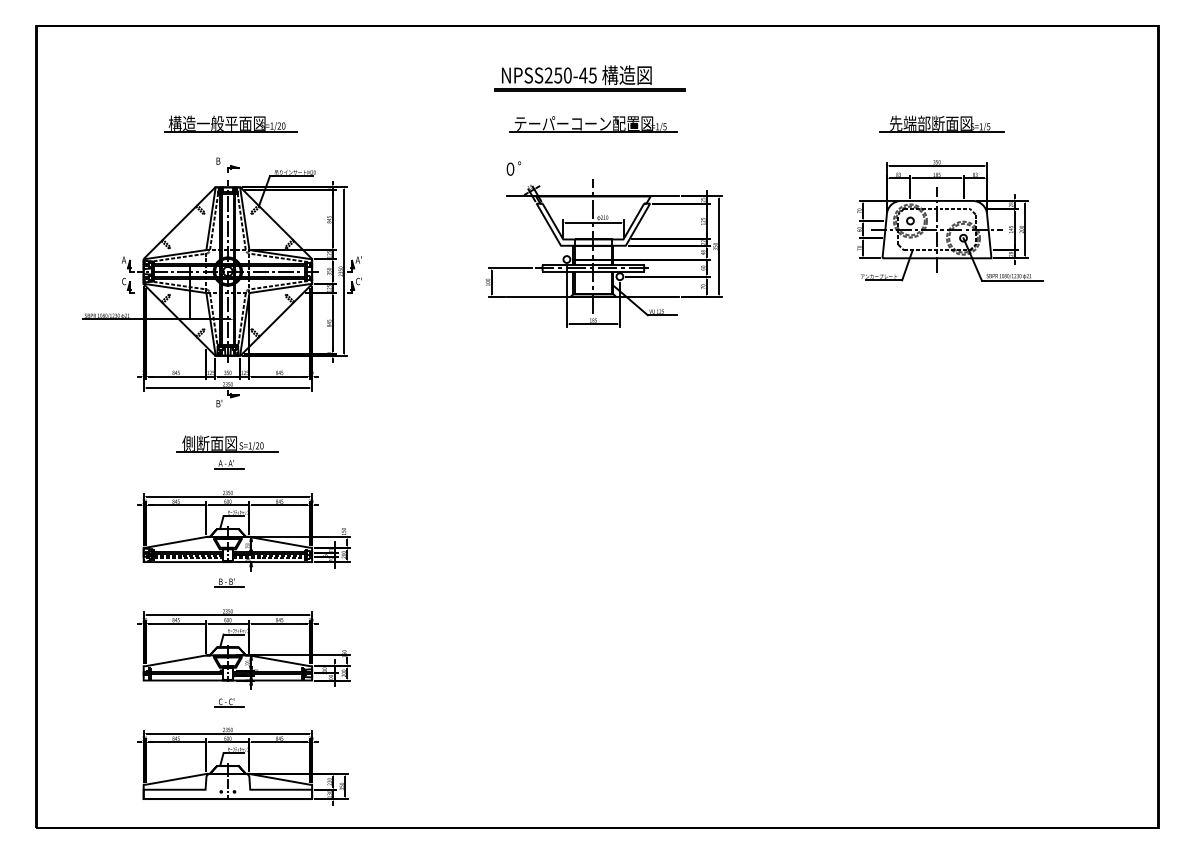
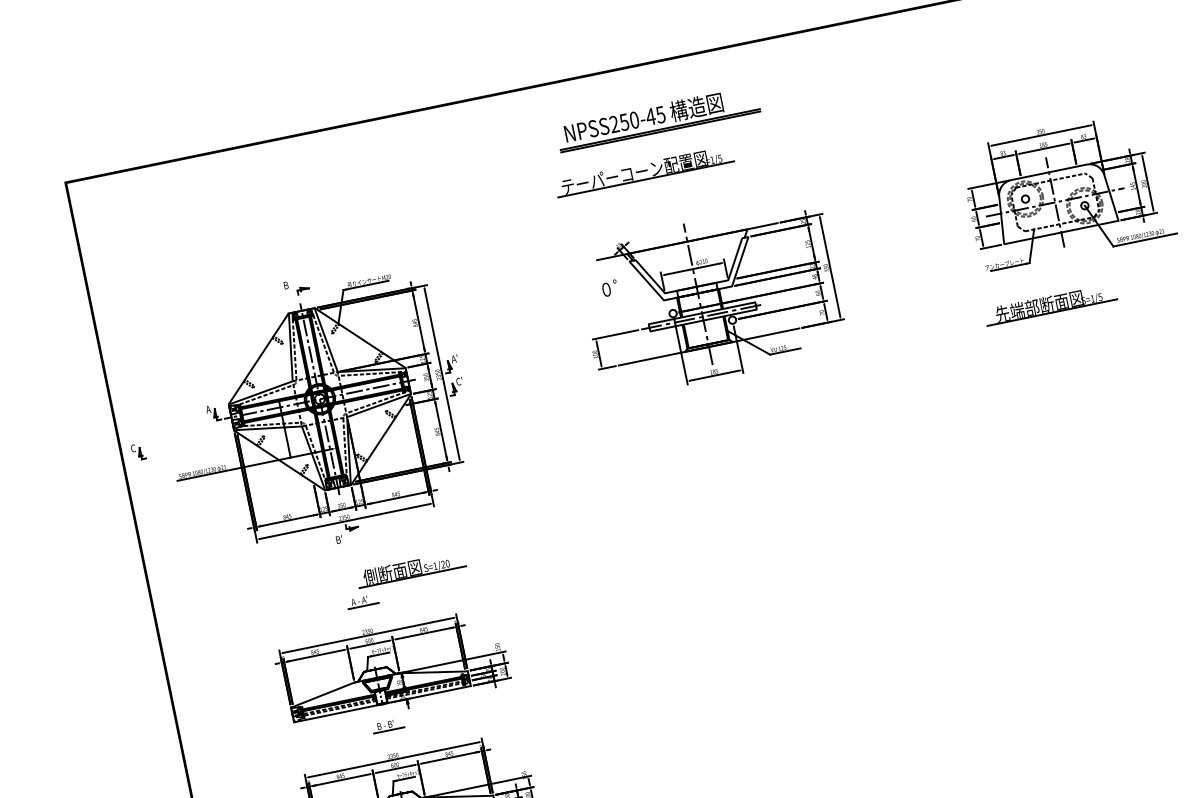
part: (230, 123) -> (290, 243), removed
part: (941, 123) -> (1050, 303), moved
part: (593, 124) -> (644, 171), moved
text: (513, 168) -> (609, 288), moved
part: (128, 285) -> (138, 451), moved
part: (227, 443) -> (411, 568), moved

